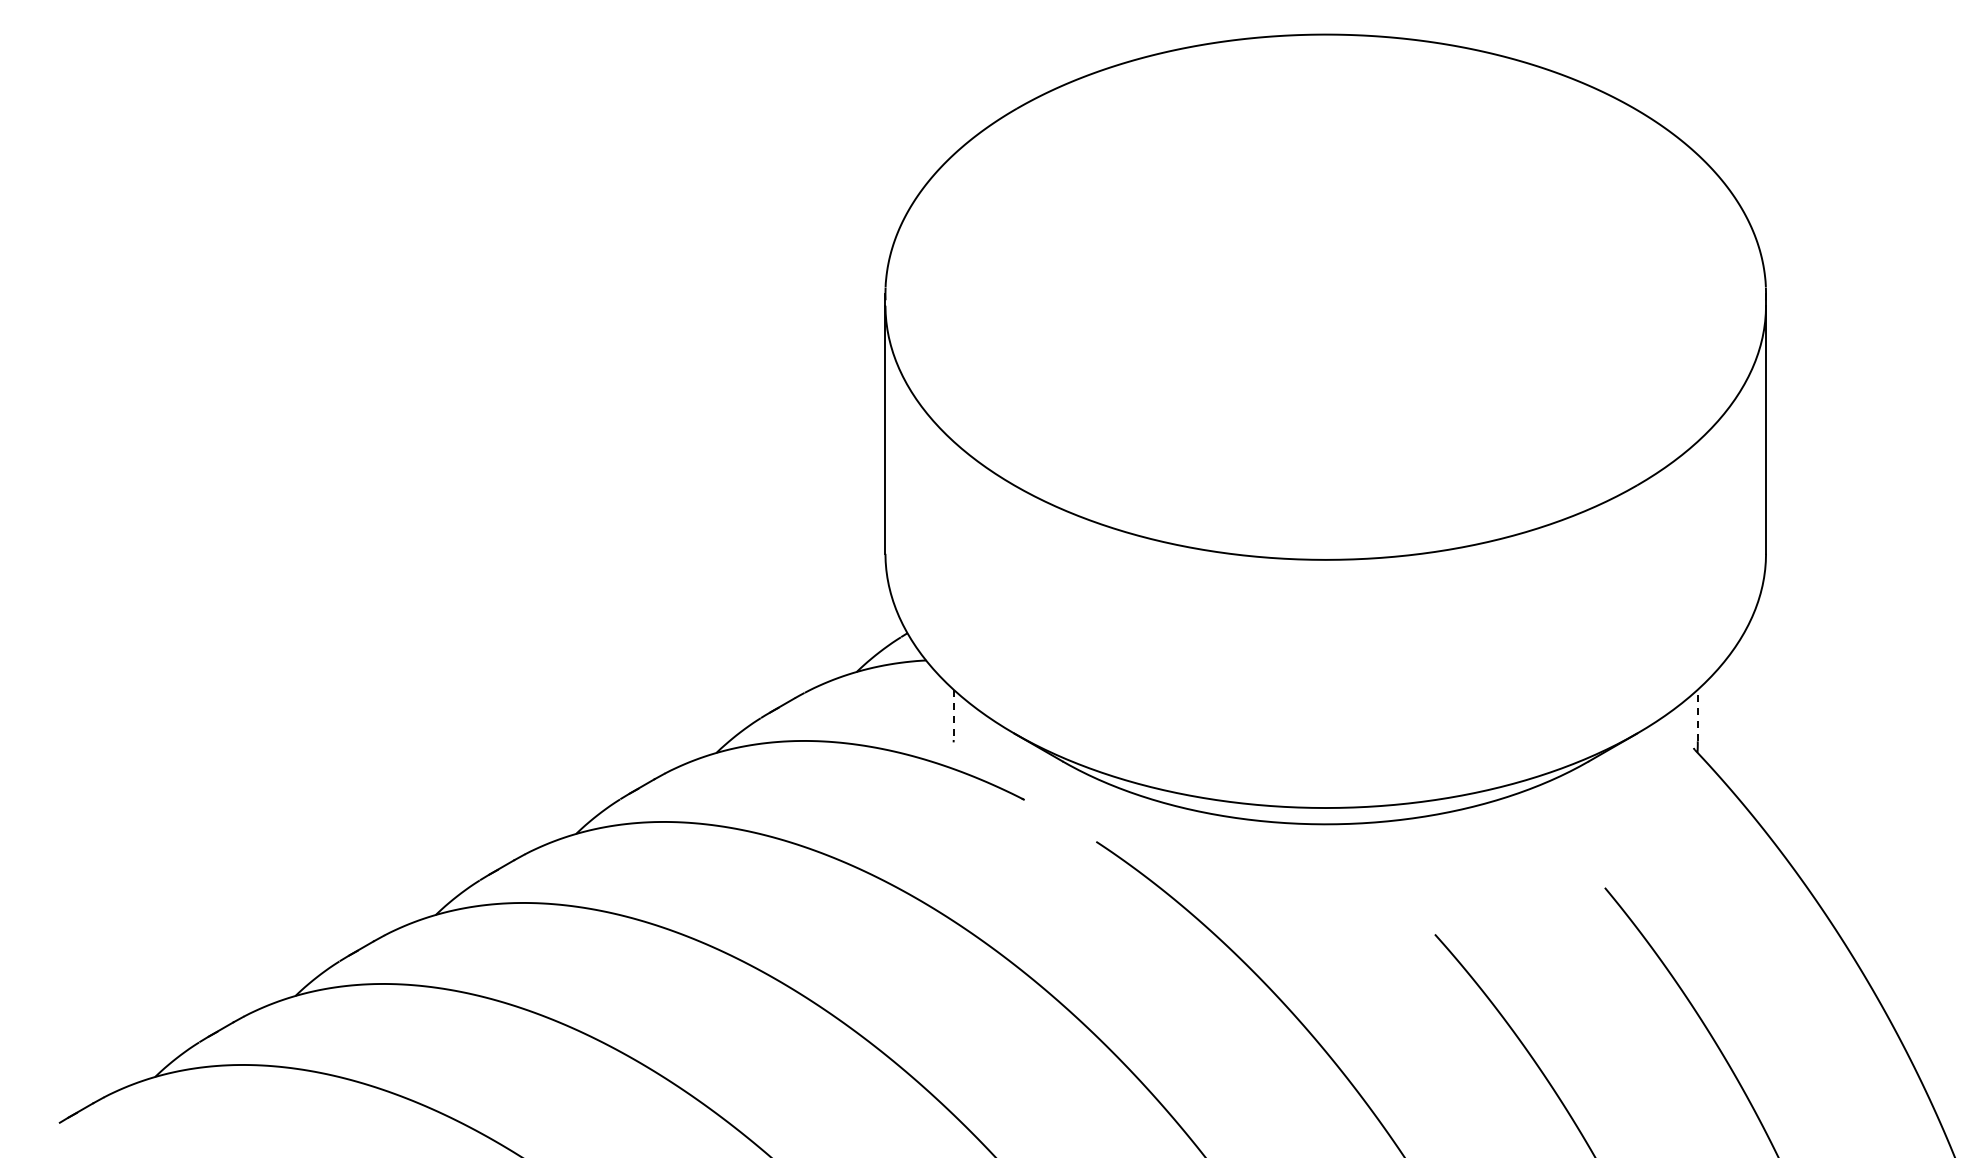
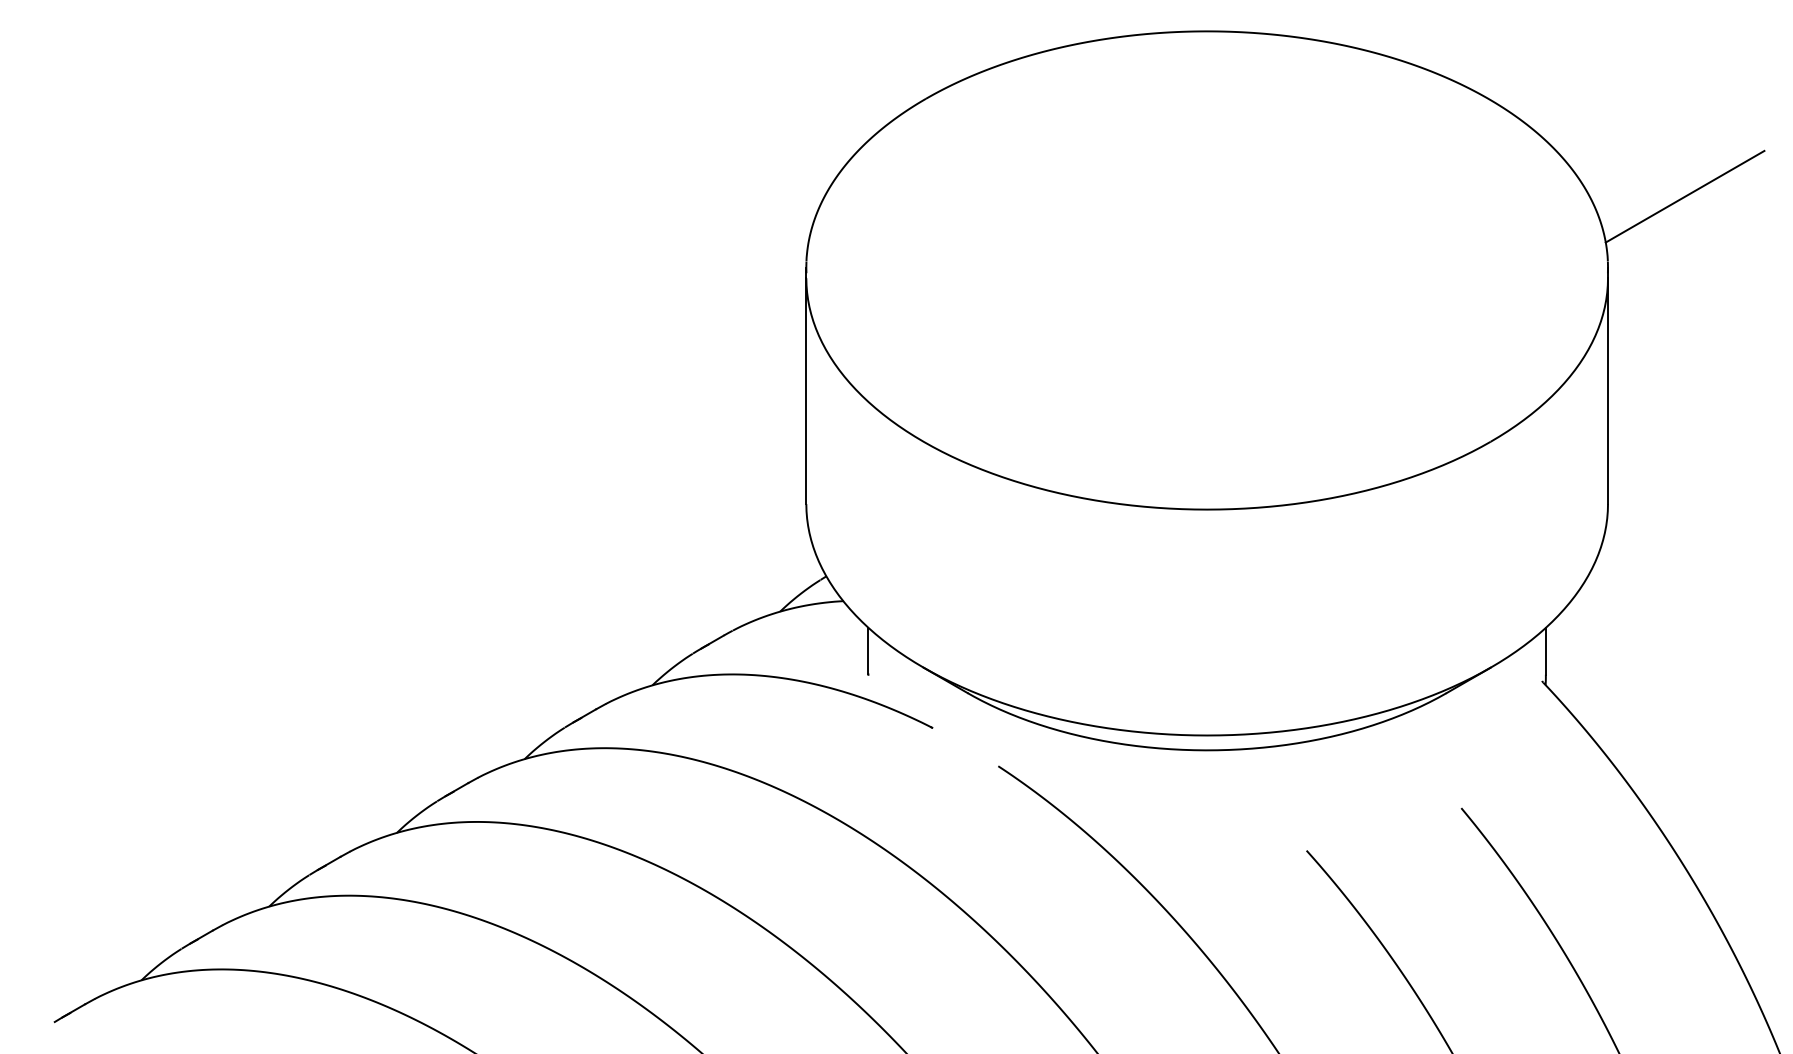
line: (1850, 215) -> (1684, 196), added
line: (953, 715) -> (868, 651), dashed -> solid
line: (1697, 715) -> (1545, 651), dashed -> solid

